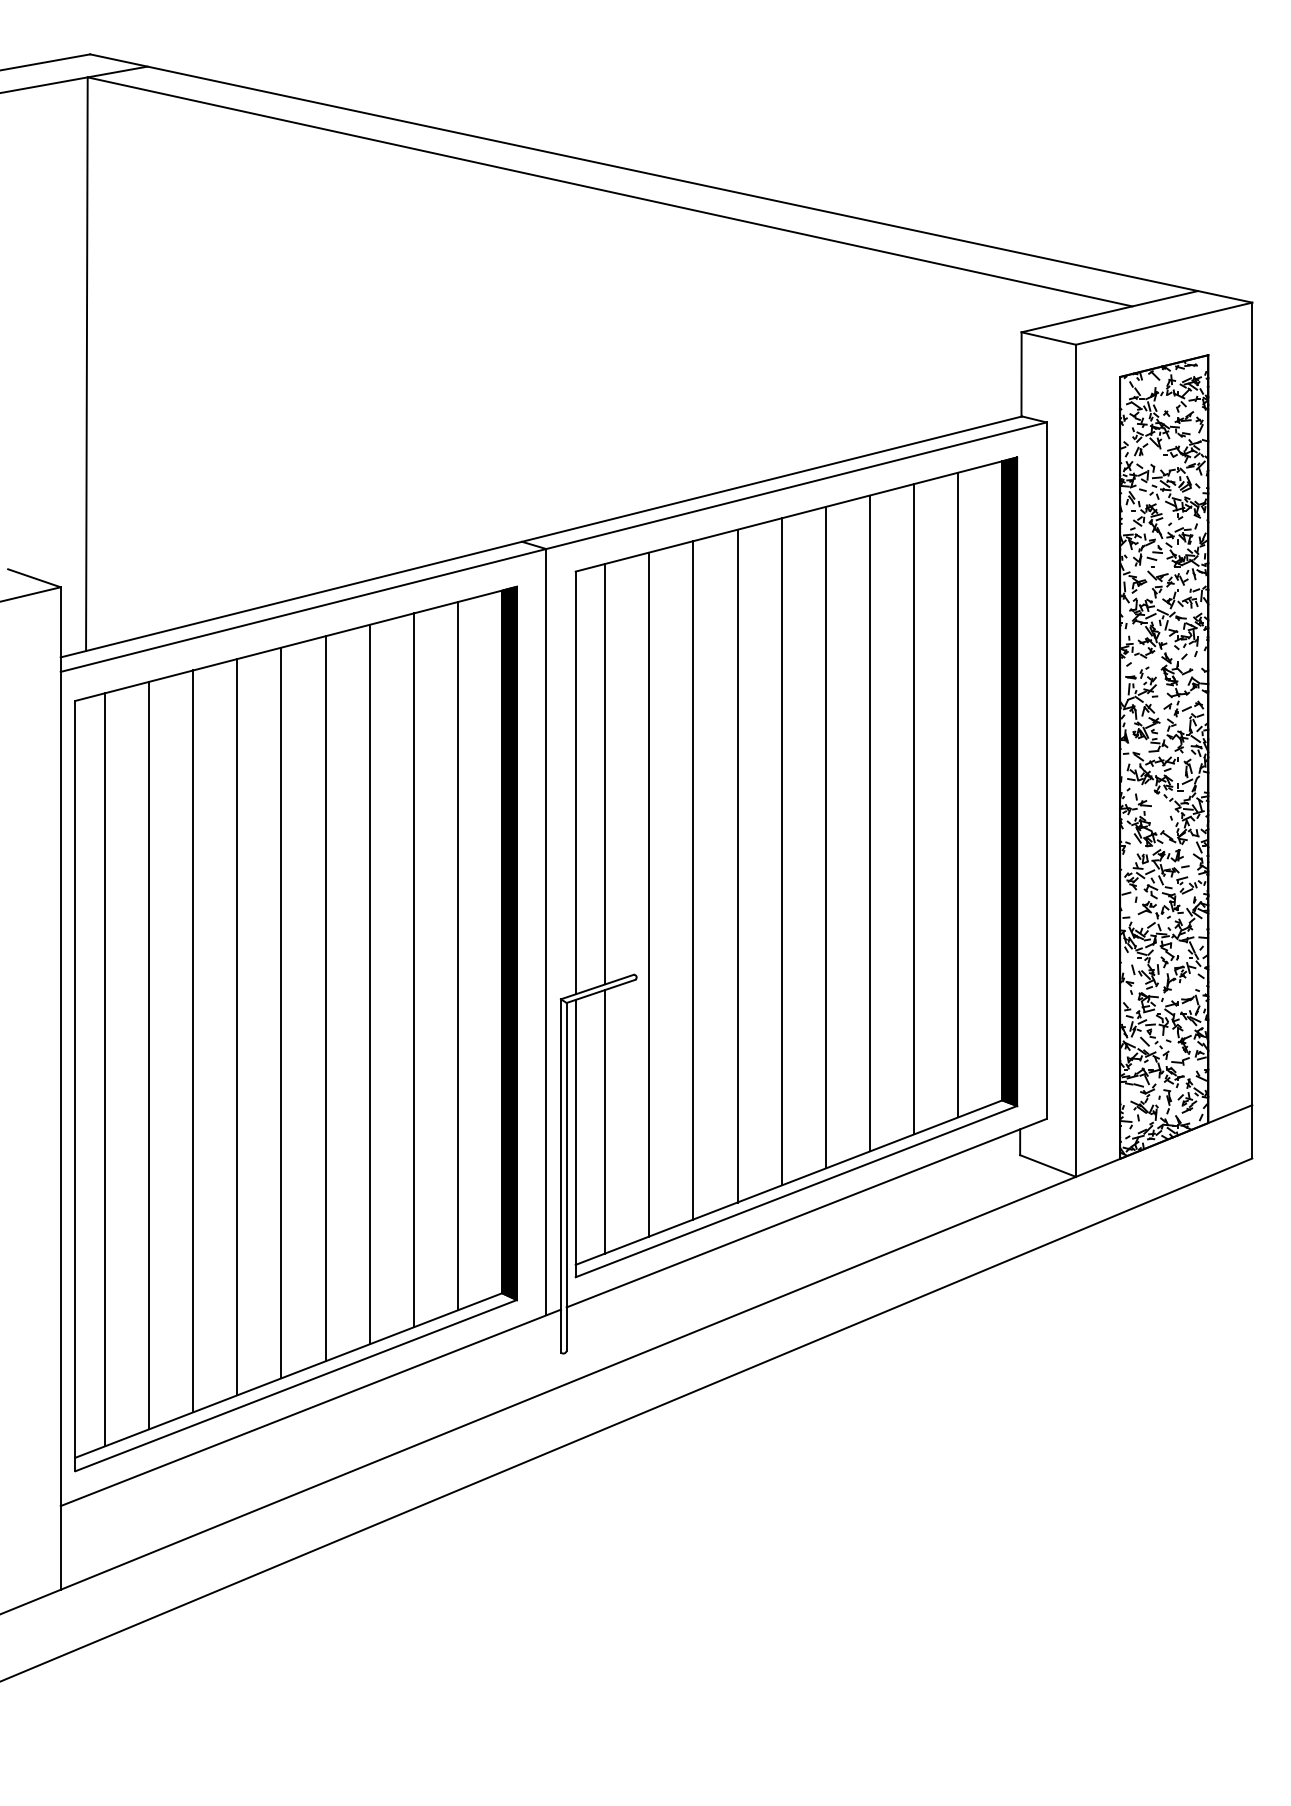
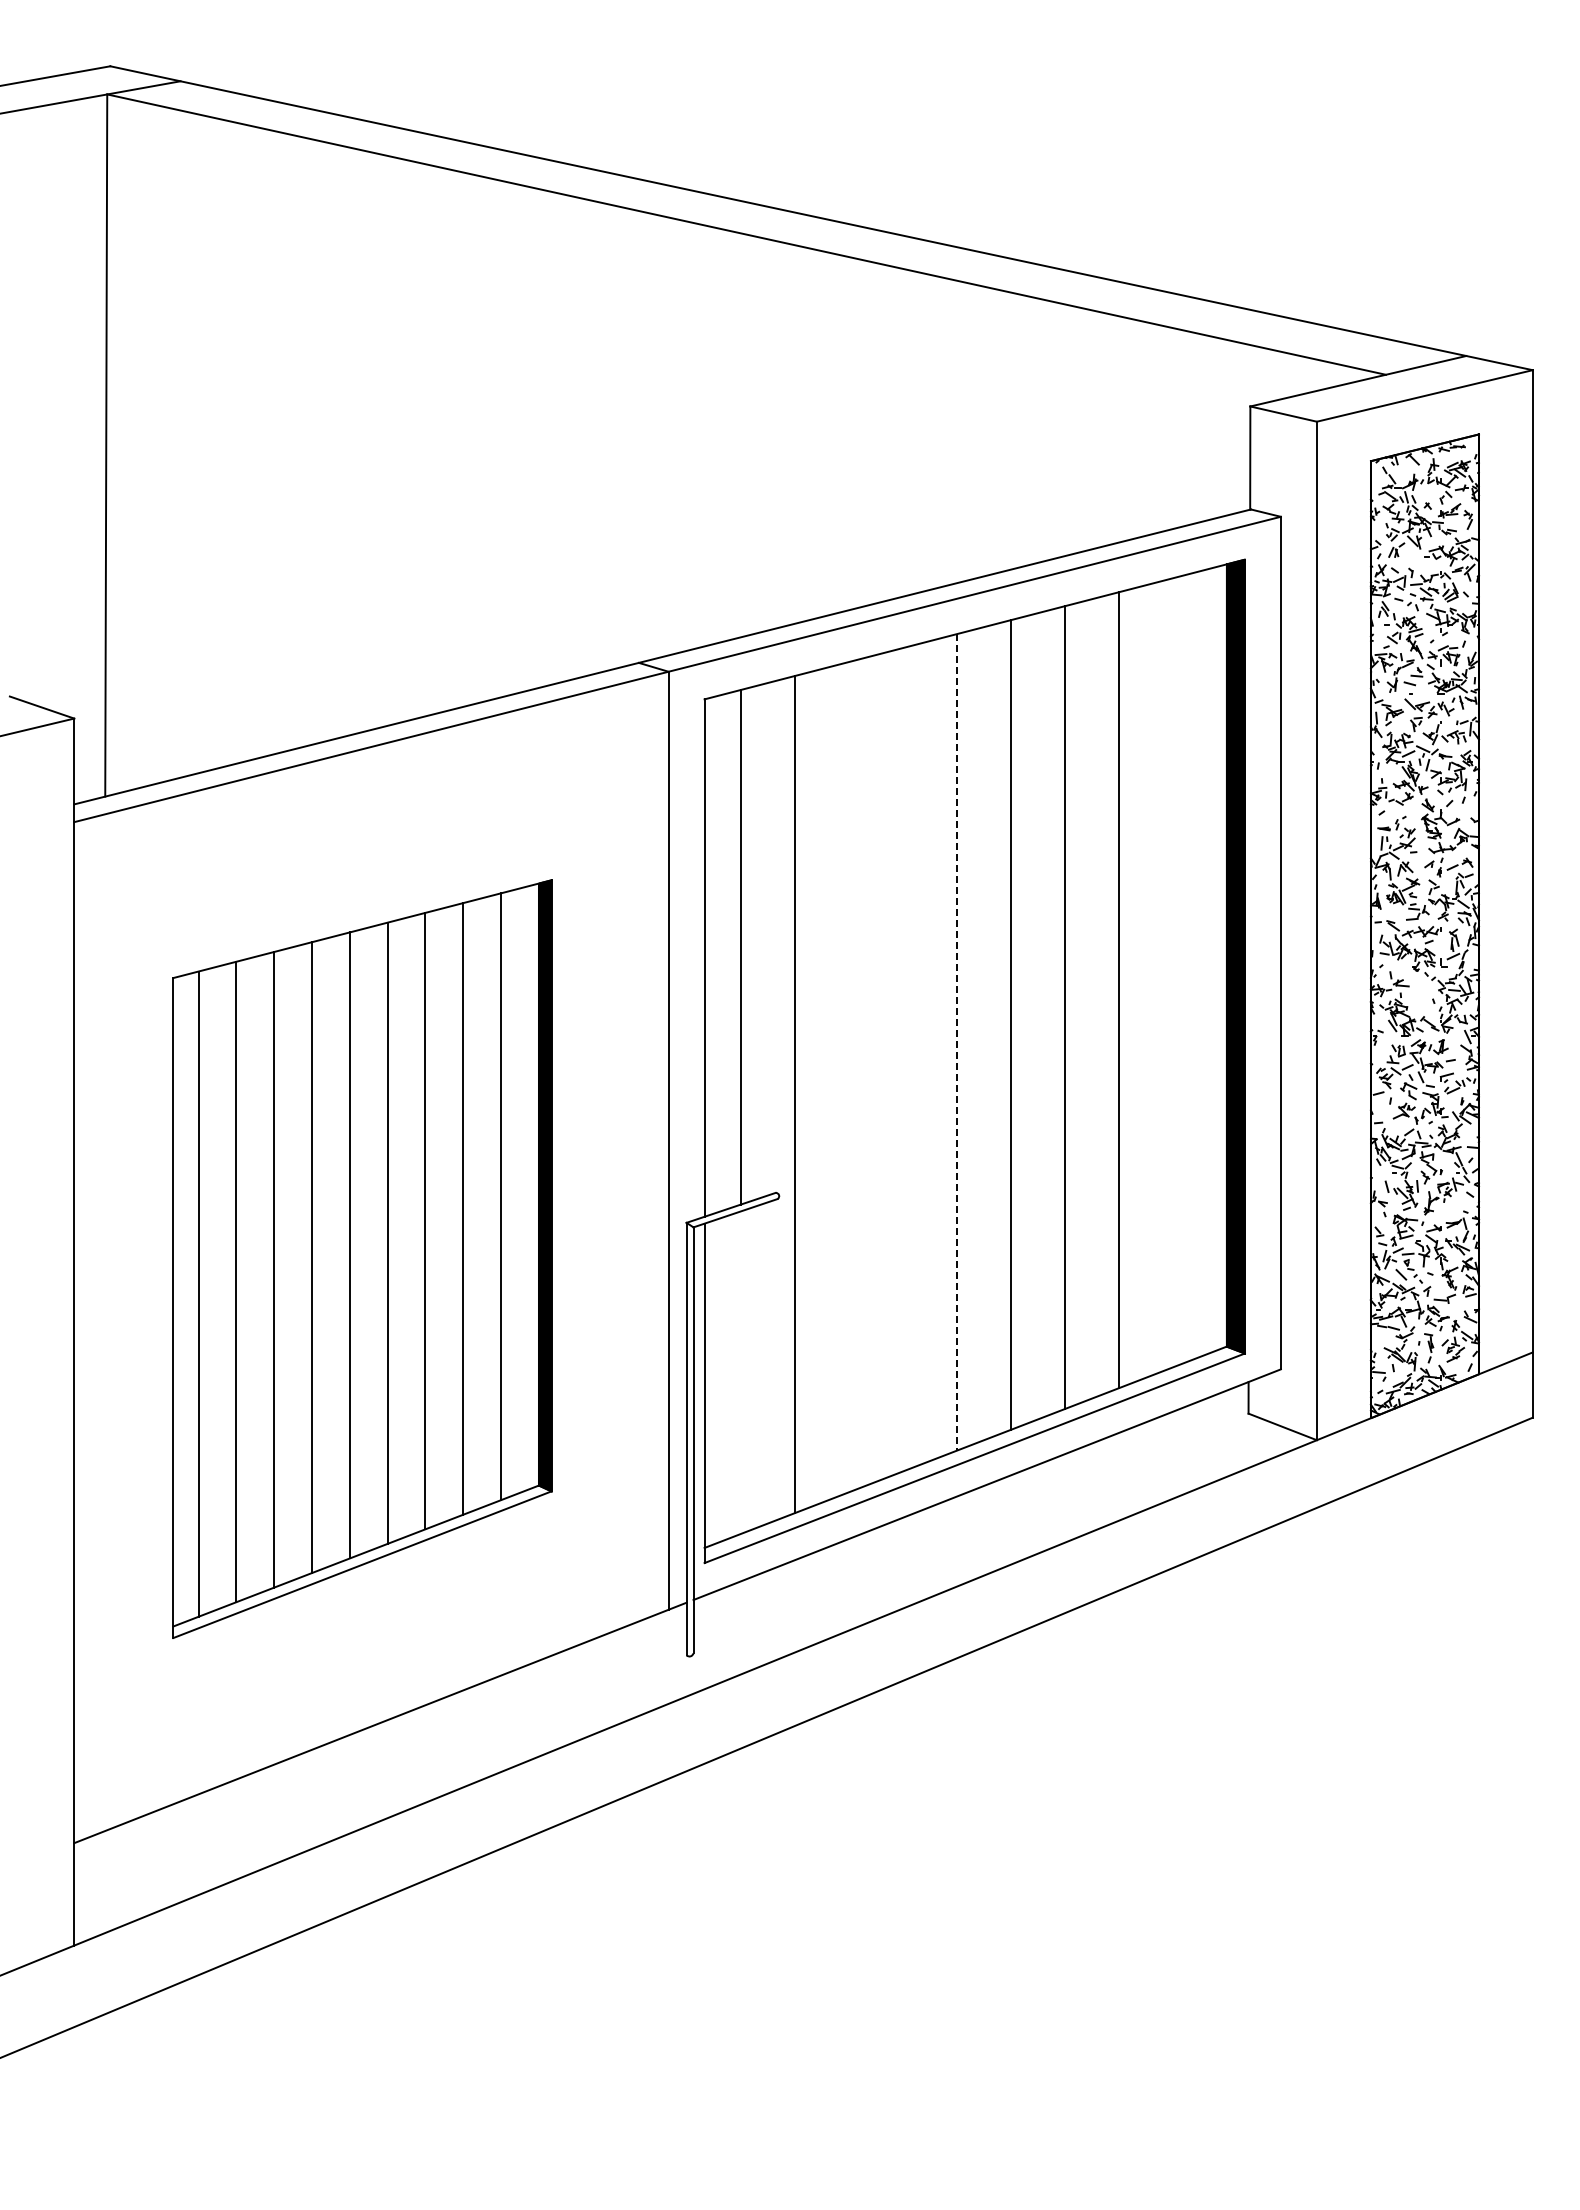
line: (958, 794) -> (1172, 972), removed
line: (781, 851) -> (956, 1042), solid -> dashed
line: (737, 865) -> (902, 1059), removed
line: (693, 880) -> (848, 1077), removed
part: (296, 1028) -> (362, 1258), size x0.7
line: (605, 1121) -> (740, 1372), removed

